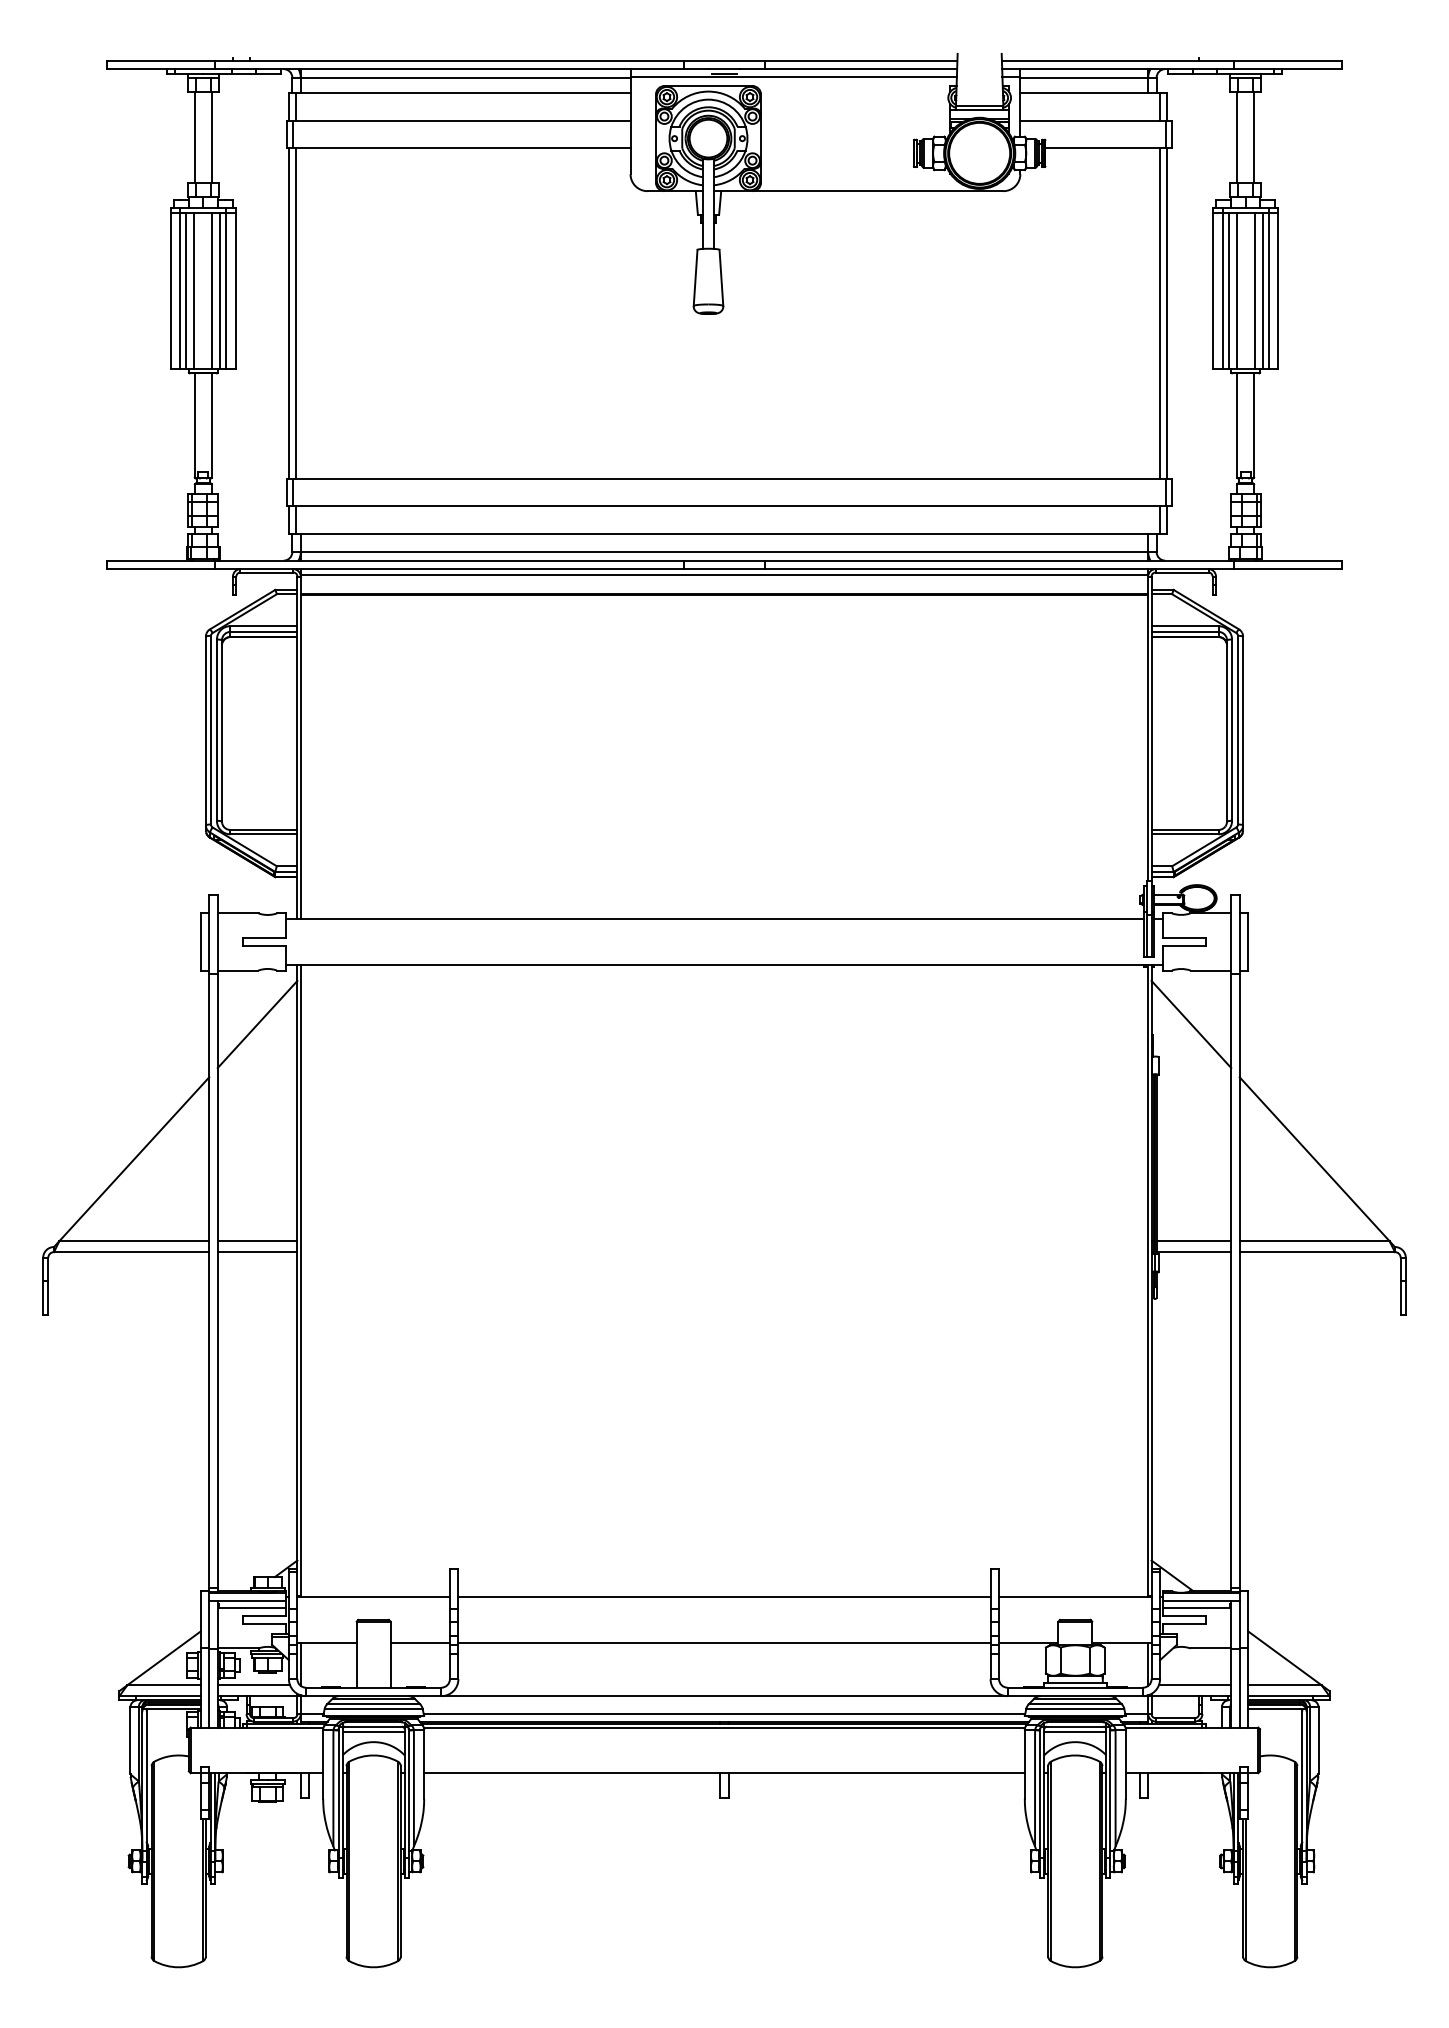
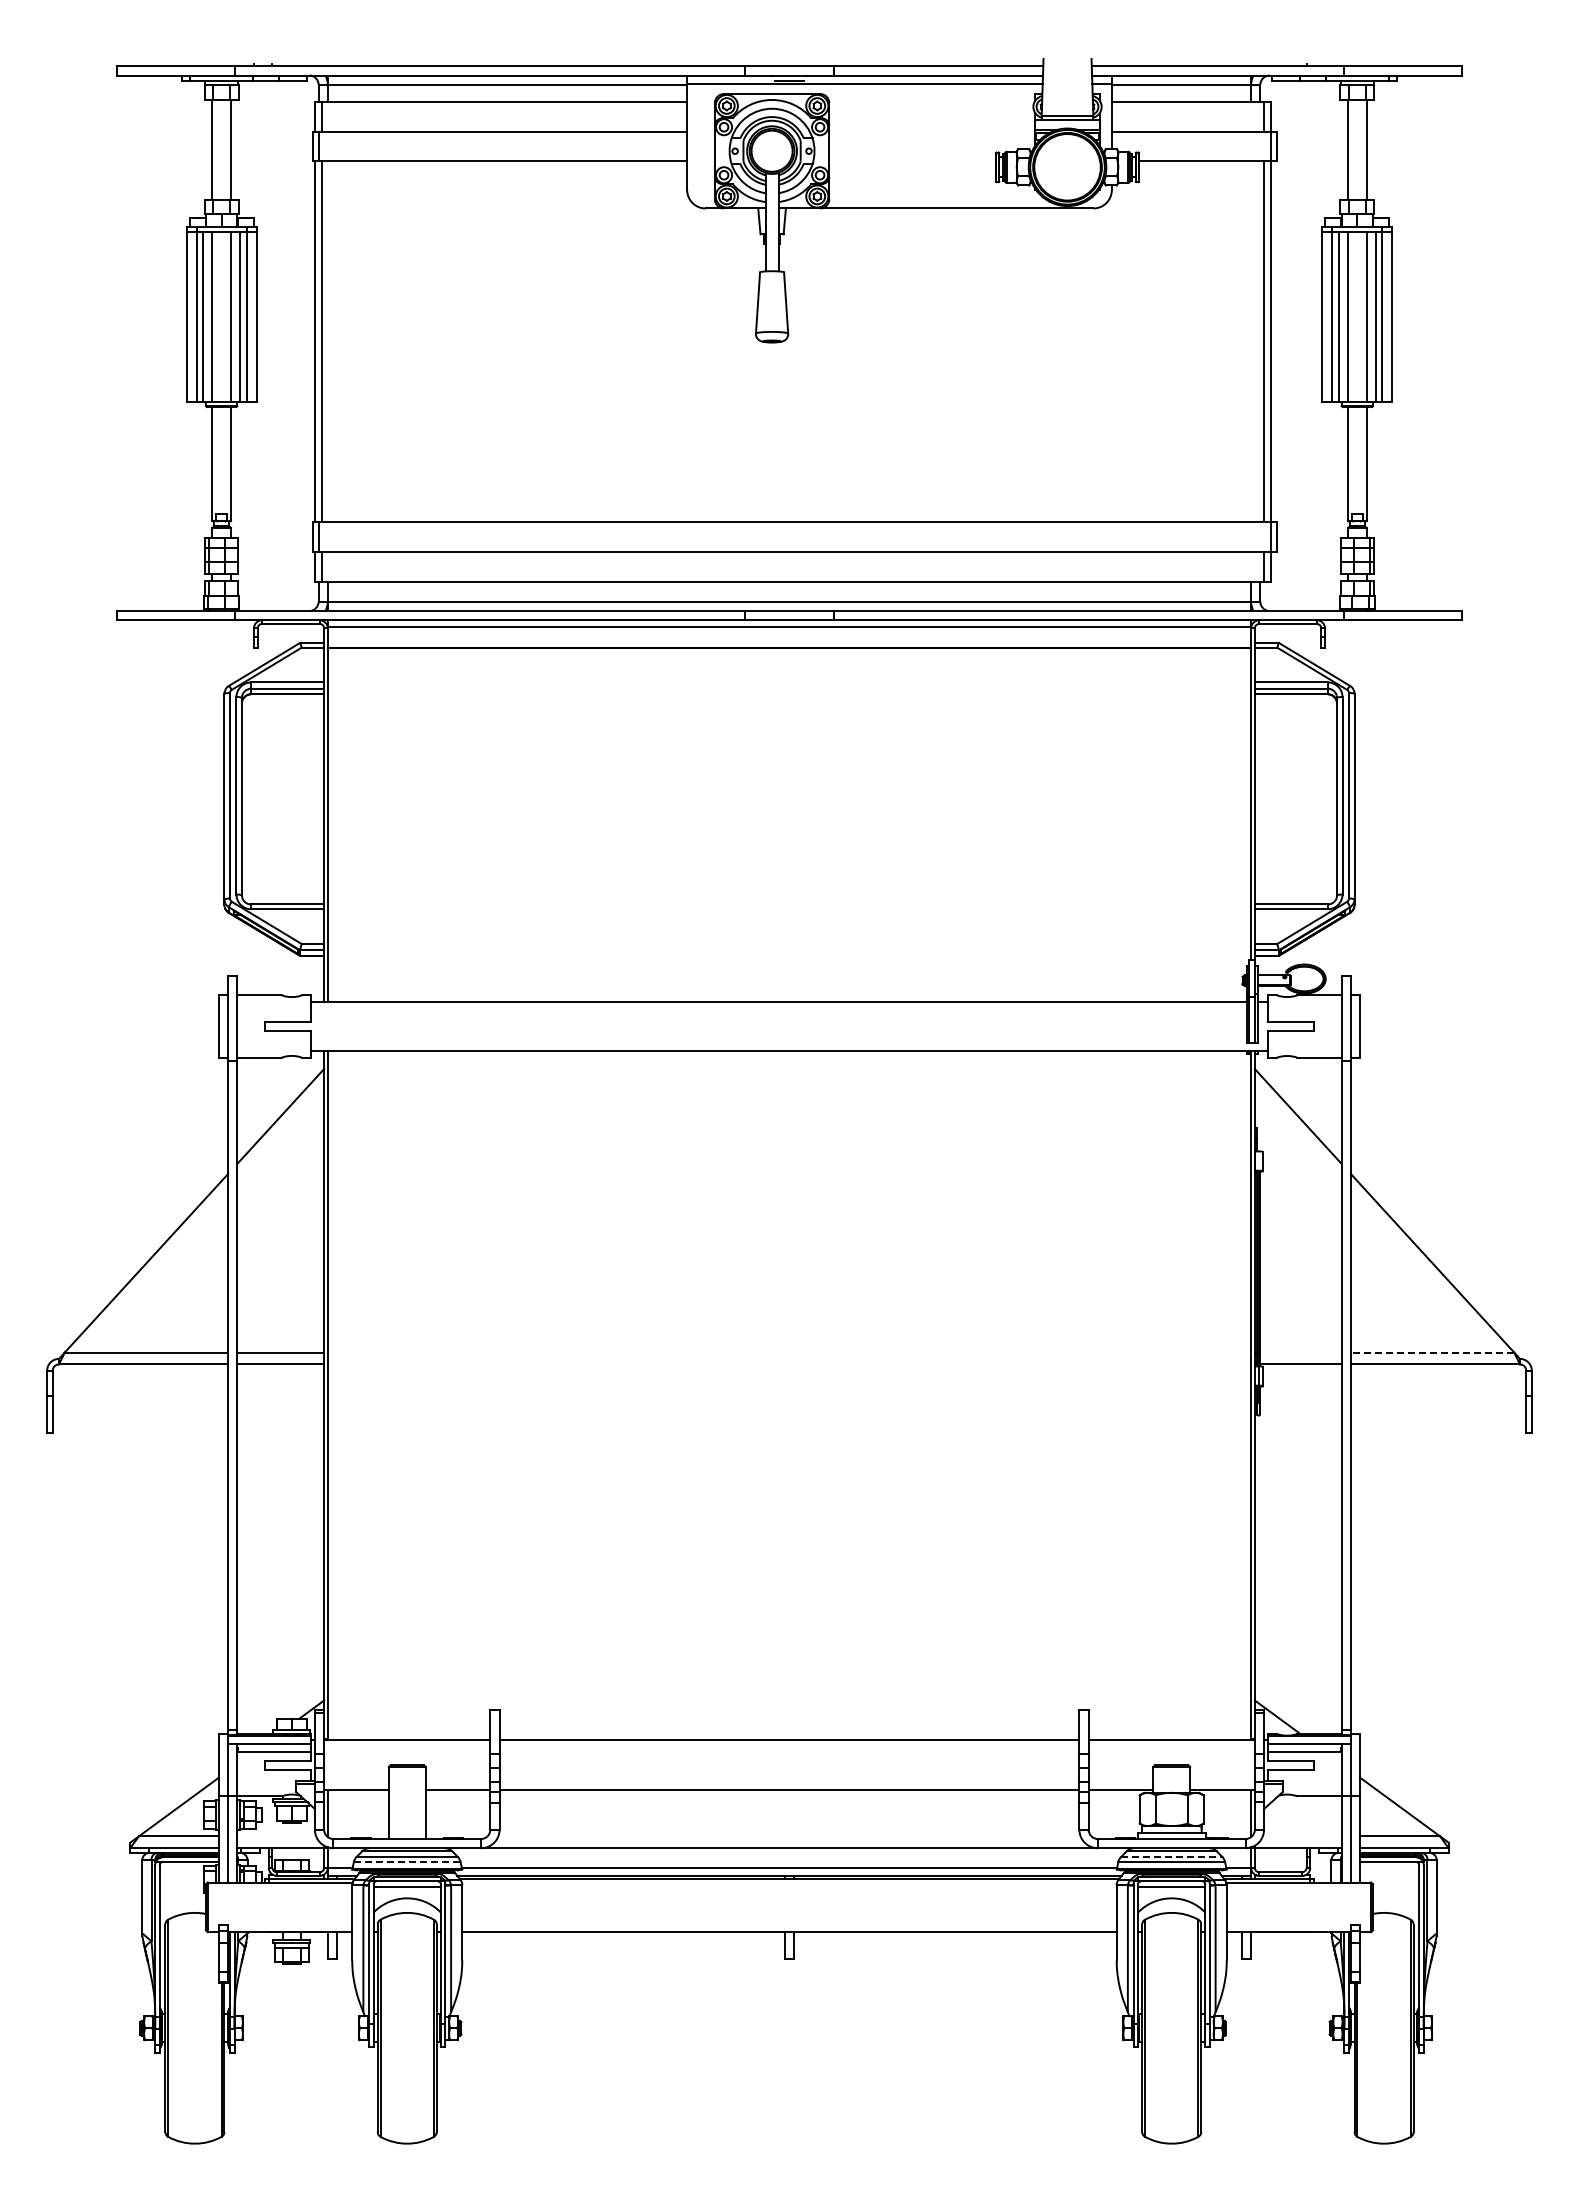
line: (1193, 1241) -> (1300, 1352), removed
line: (1314, 1241) -> (1432, 1352), solid -> dashed
line: (253, 1685) -> (276, 1836), removed
line: (1194, 1685) -> (1301, 1836), removed
line: (1075, 1703) -> (1171, 1856), solid -> dashed
line: (373, 1708) -> (407, 1861), solid -> dashed
line: (724, 1727) -> (789, 1882), removed

